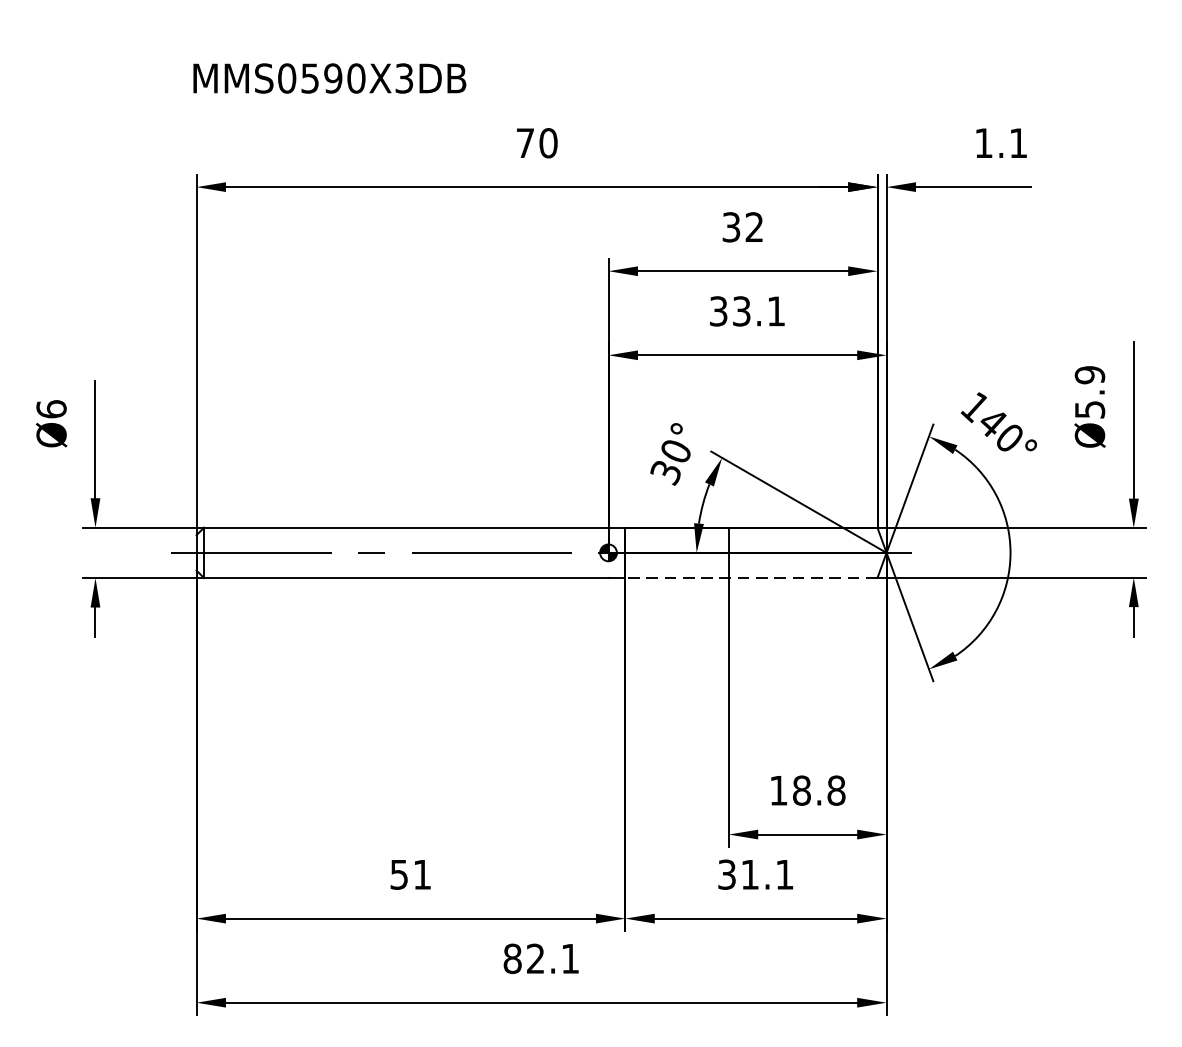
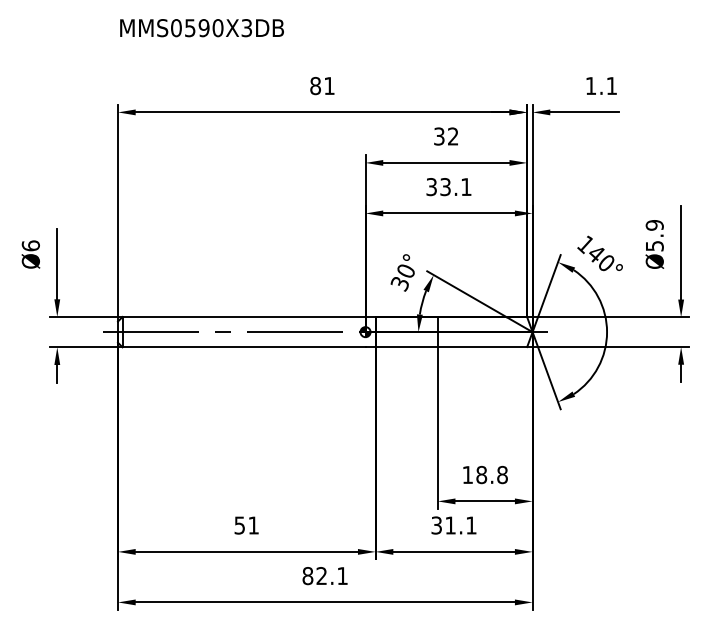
text: (328, 79) -> (201, 28), moved
text: (536, 142) -> (322, 85), 70 -> 81
line: (751, 578) -> (451, 347), dashed -> solid

